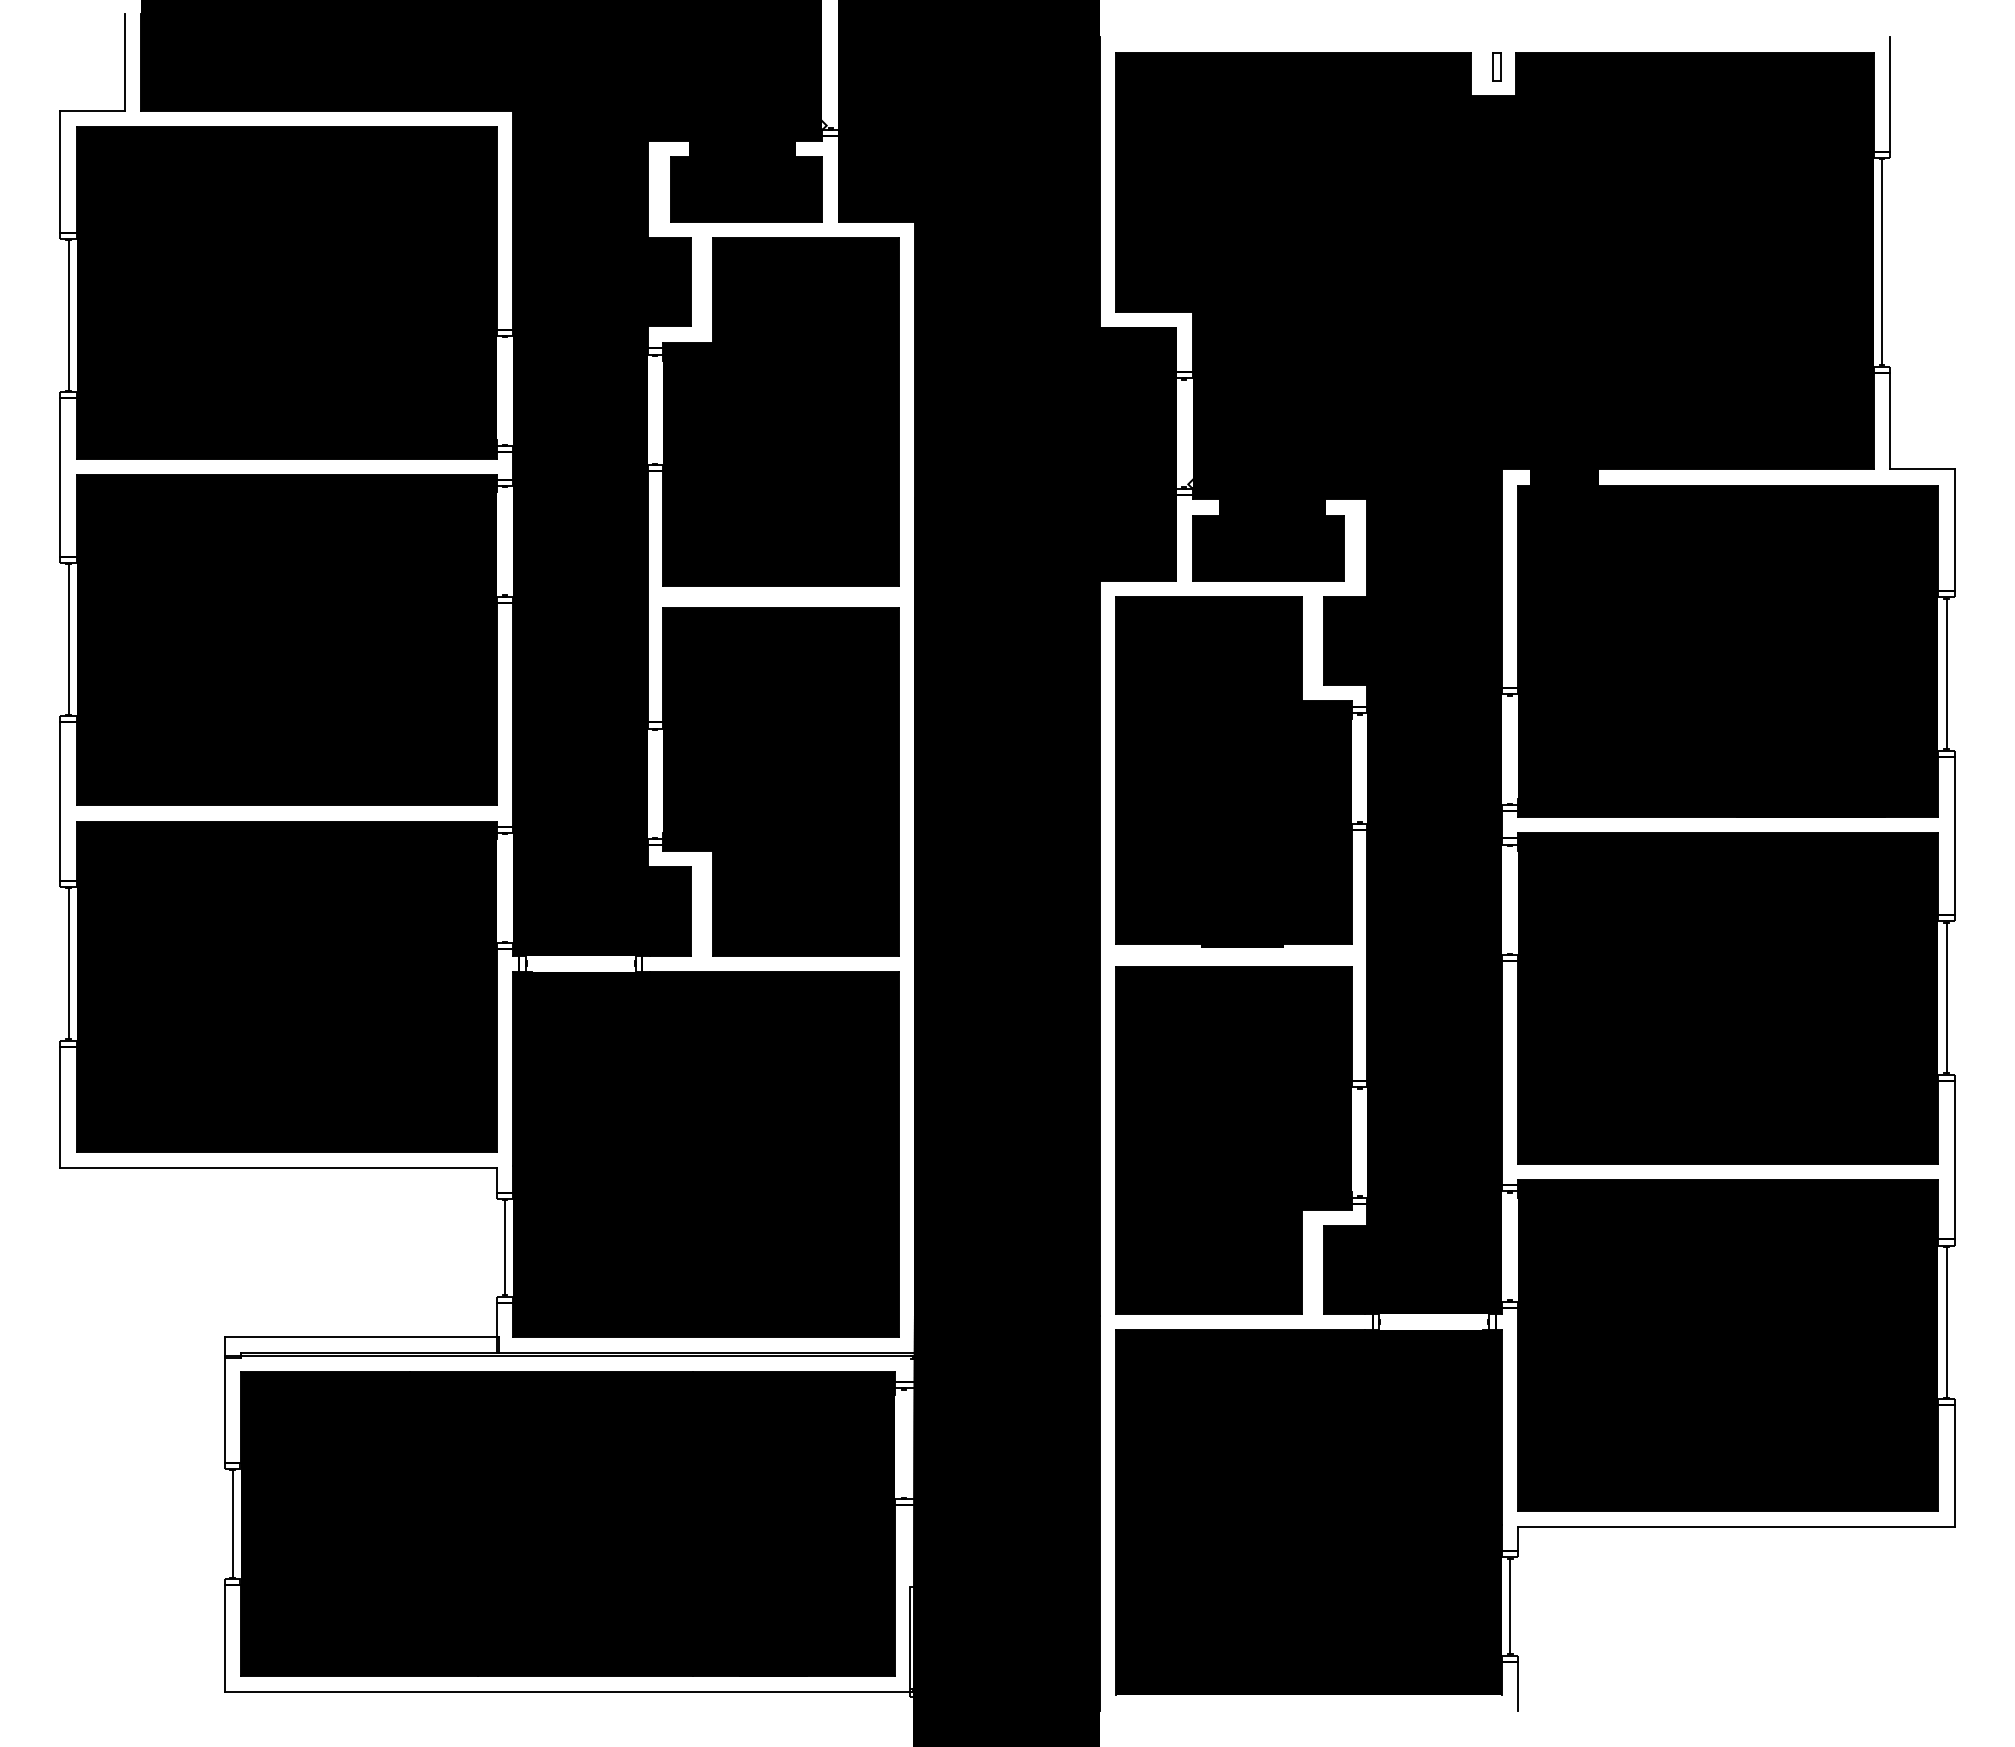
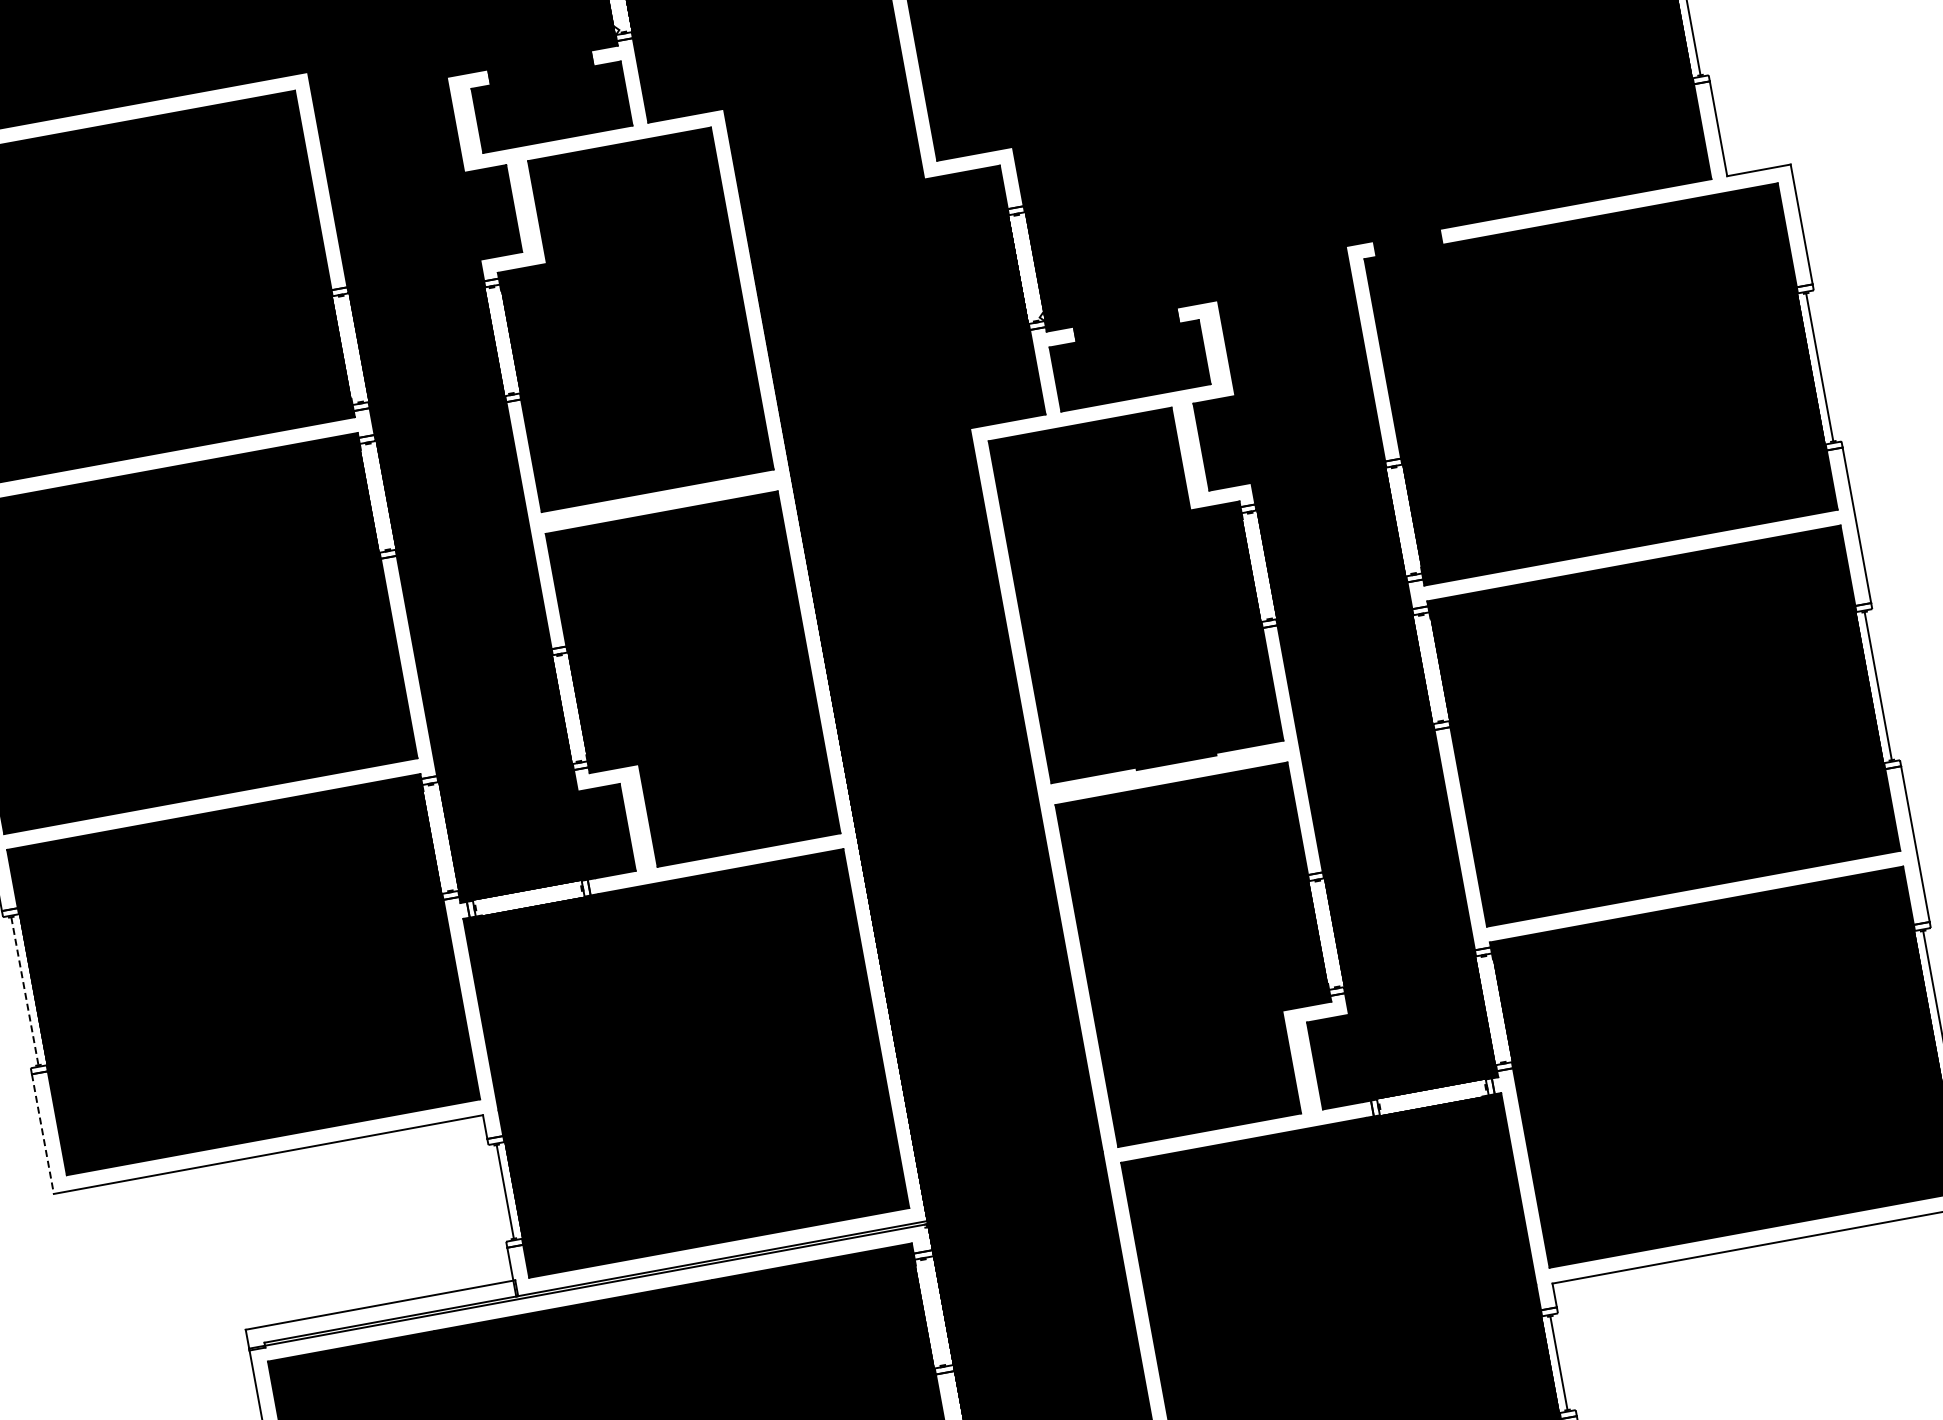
line: (68, 964) -> (25, 991), solid -> dashed
line: (60, 1107) -> (42, 1134), solid -> dashed

